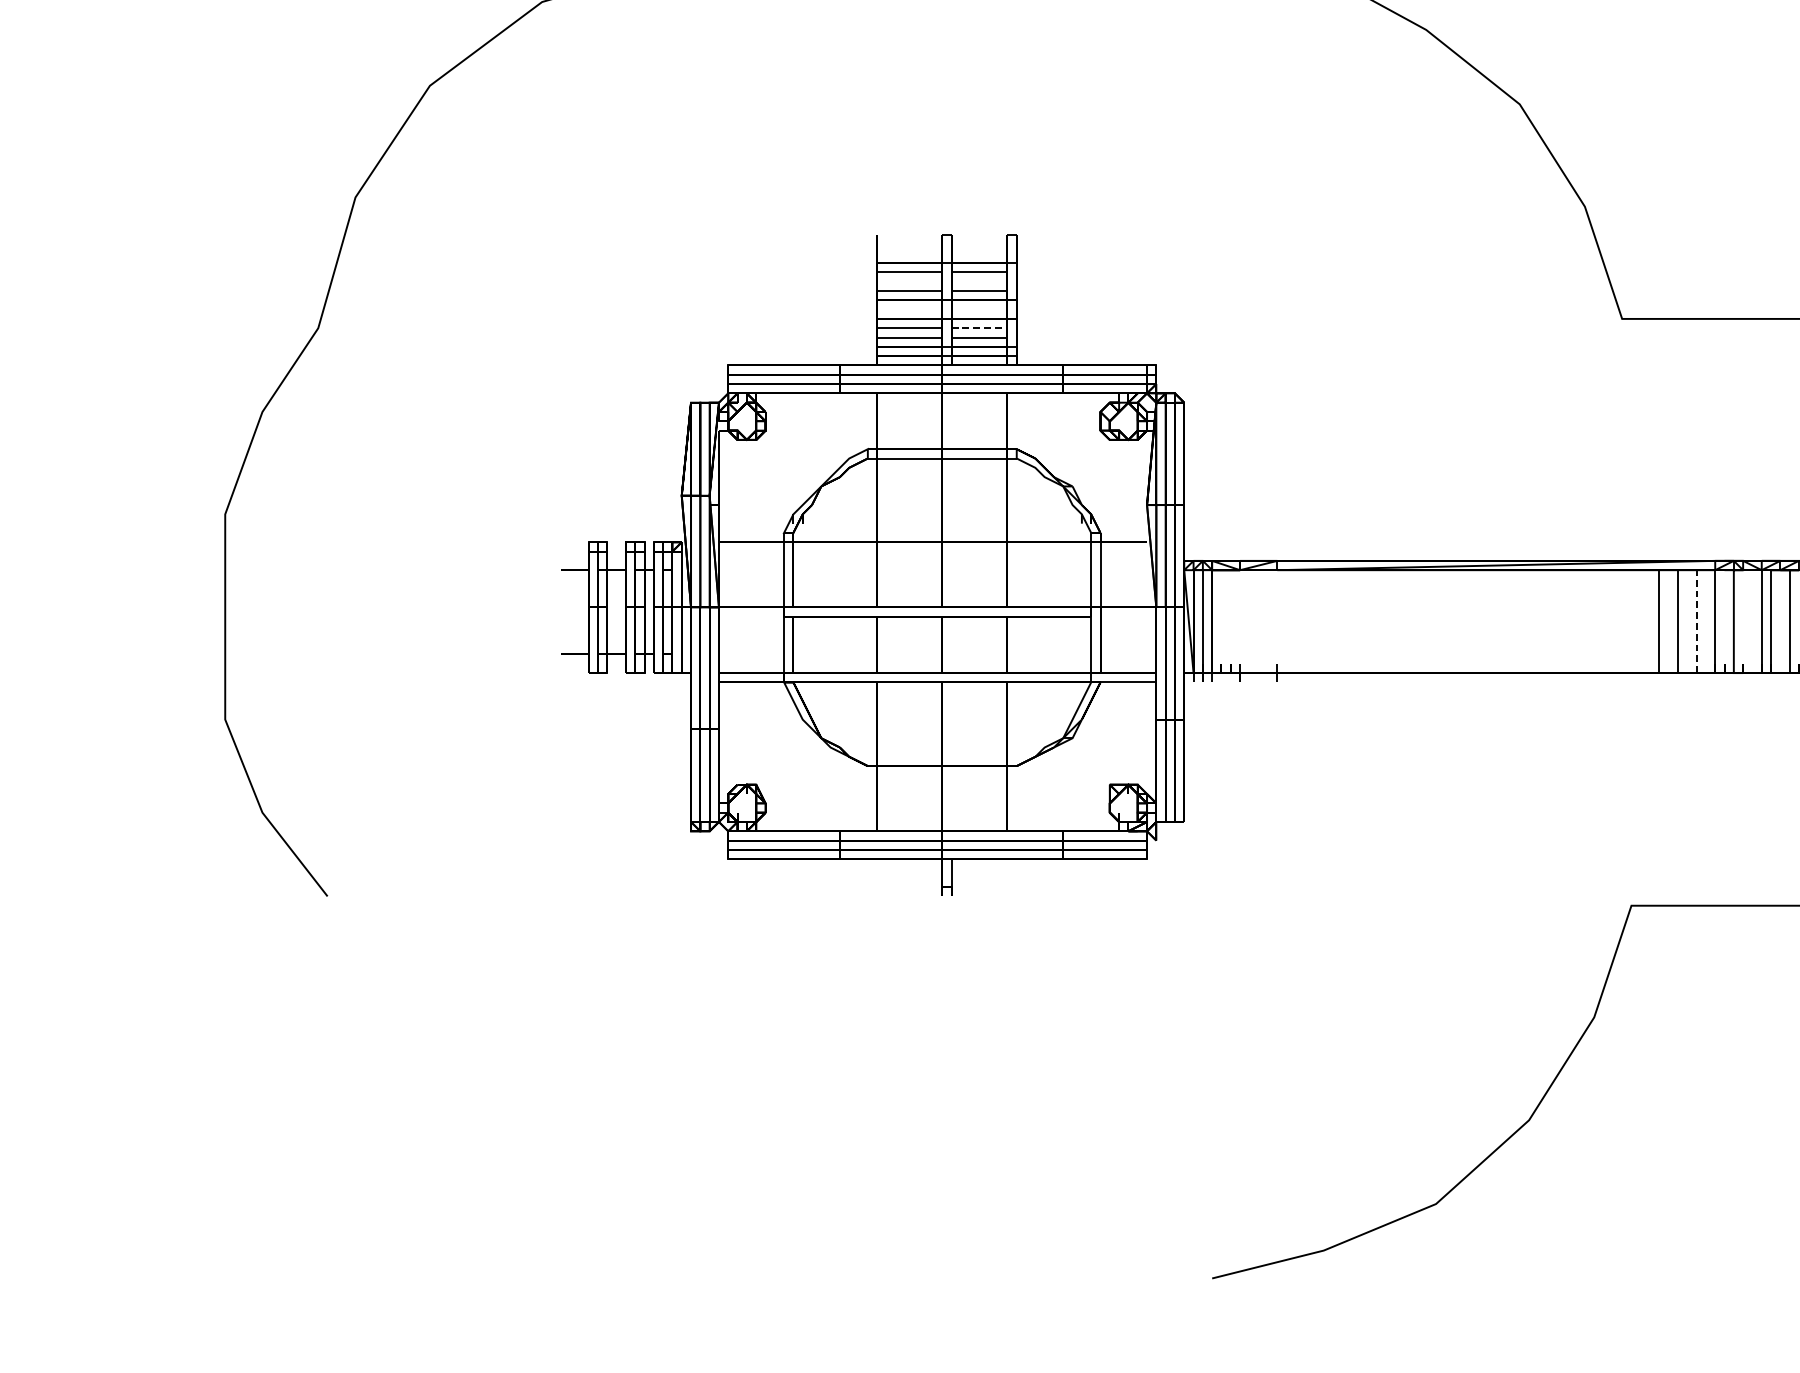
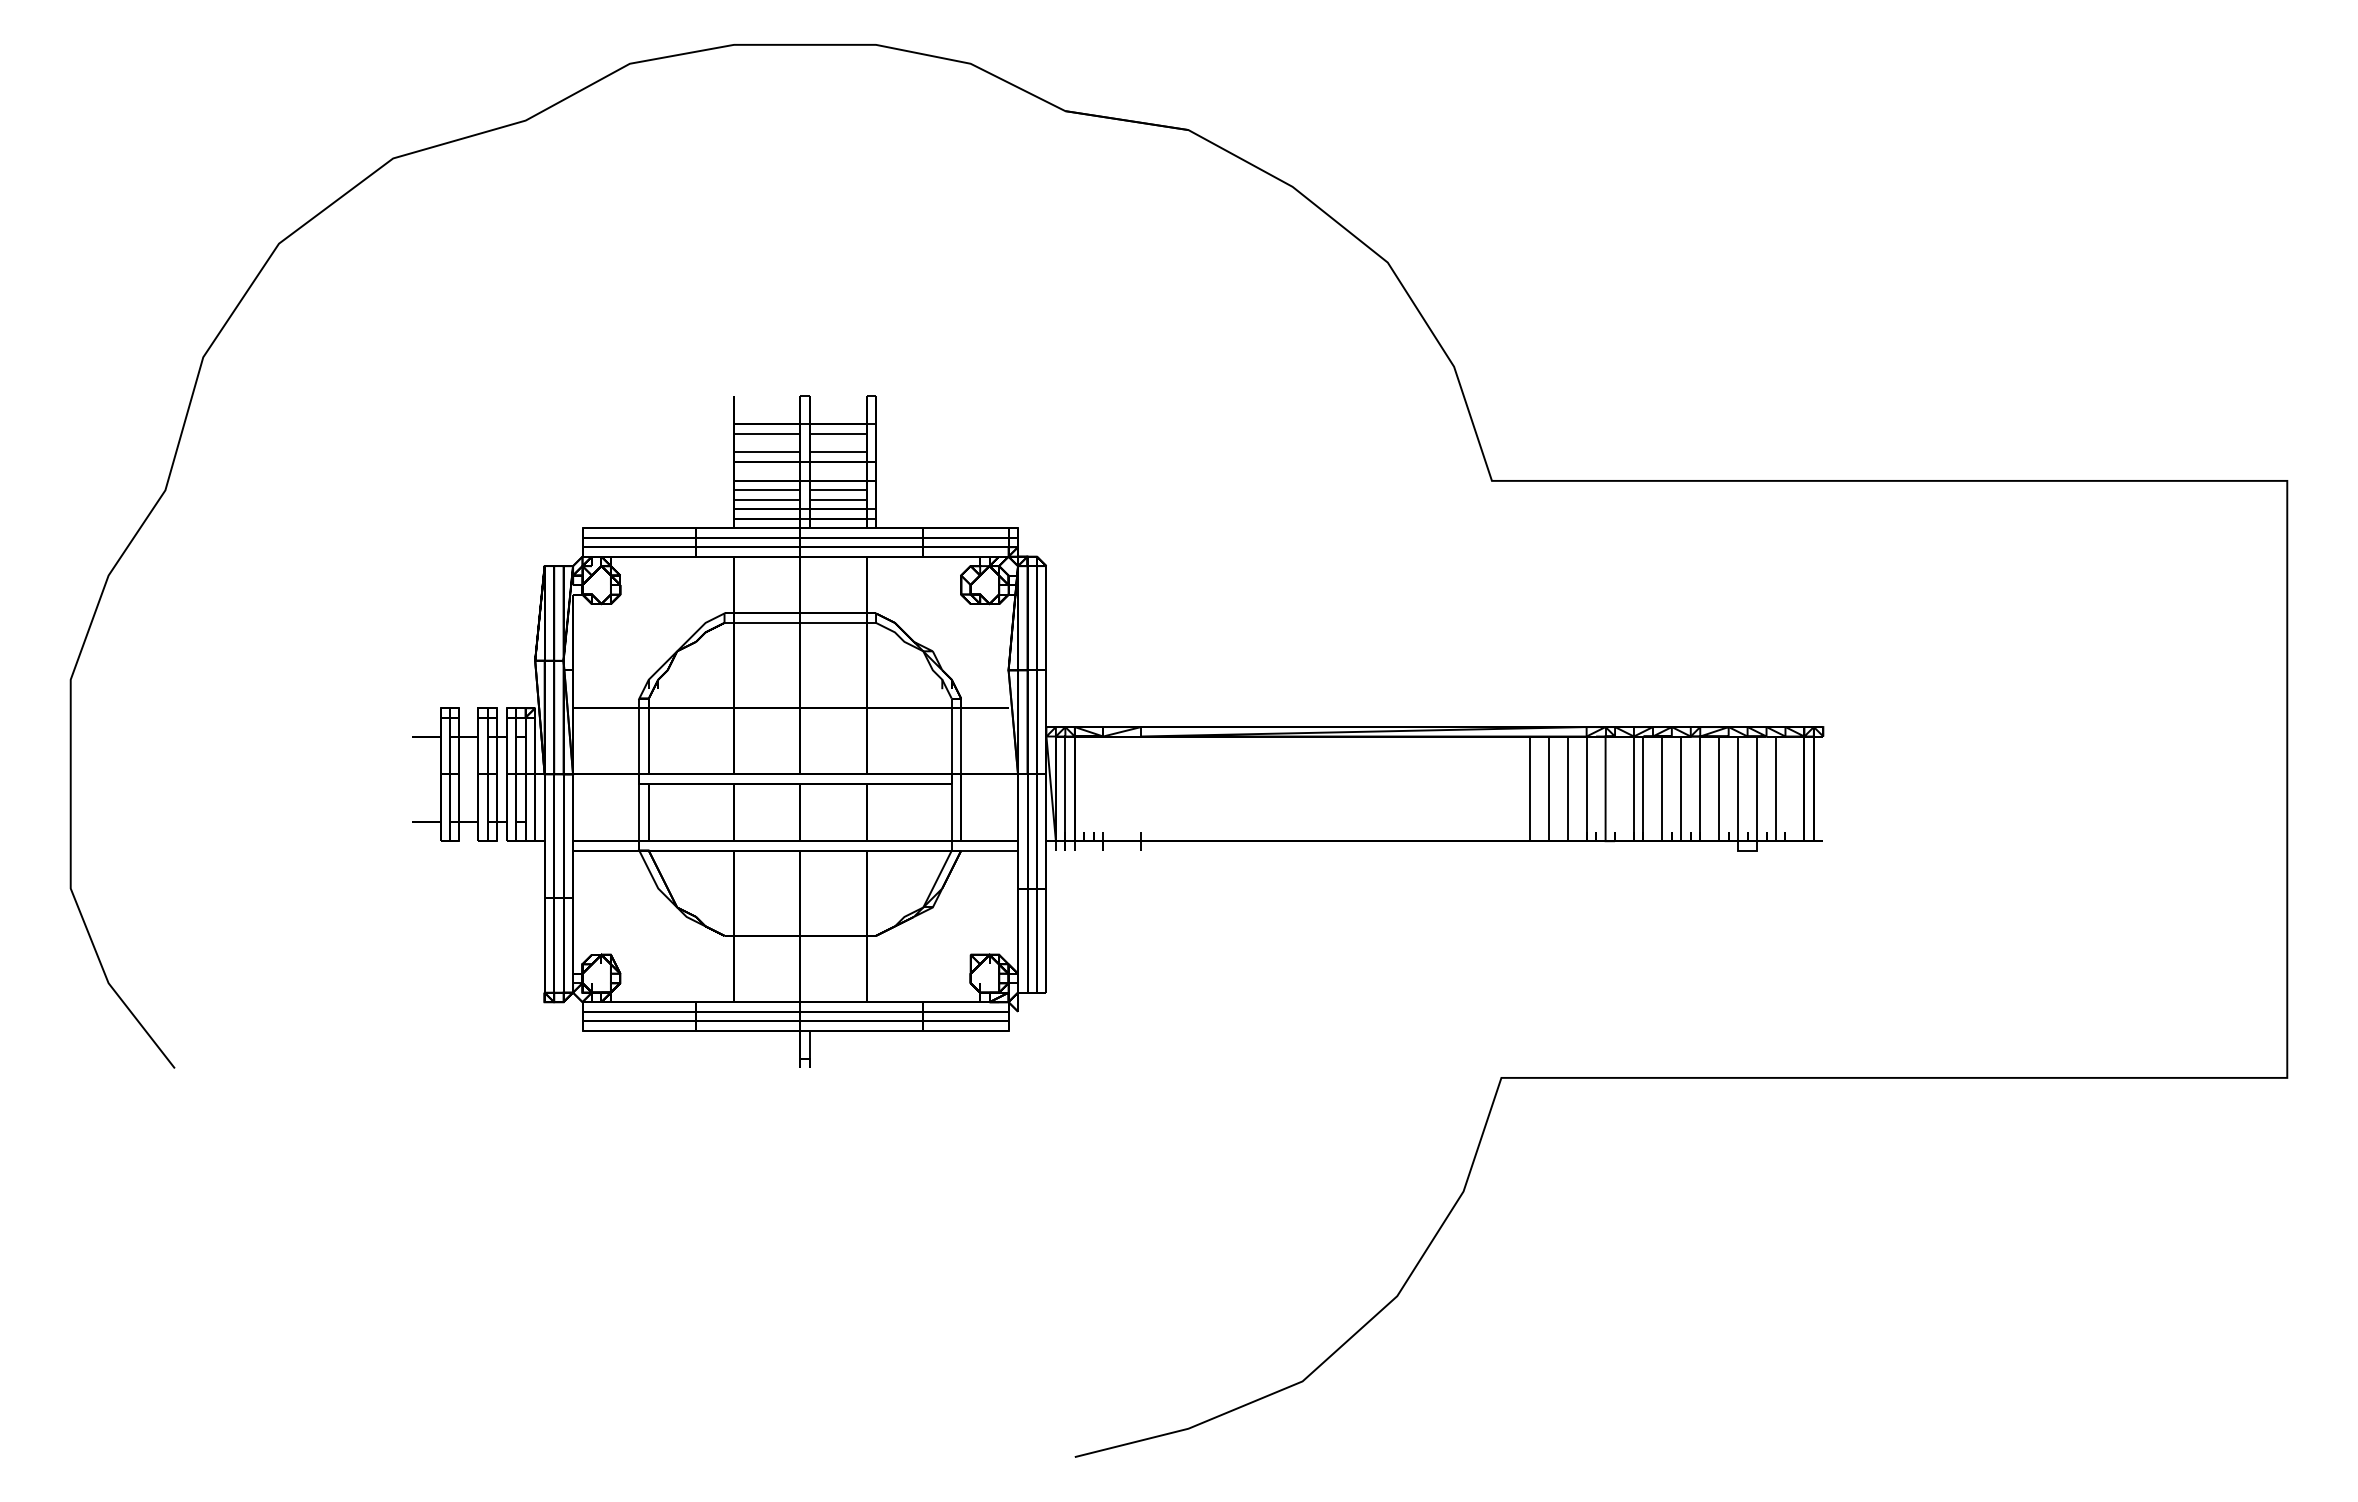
line: (979, 328) -> (838, 490), dashed -> solid
line: (1696, 621) -> (1567, 788), dashed -> solid

